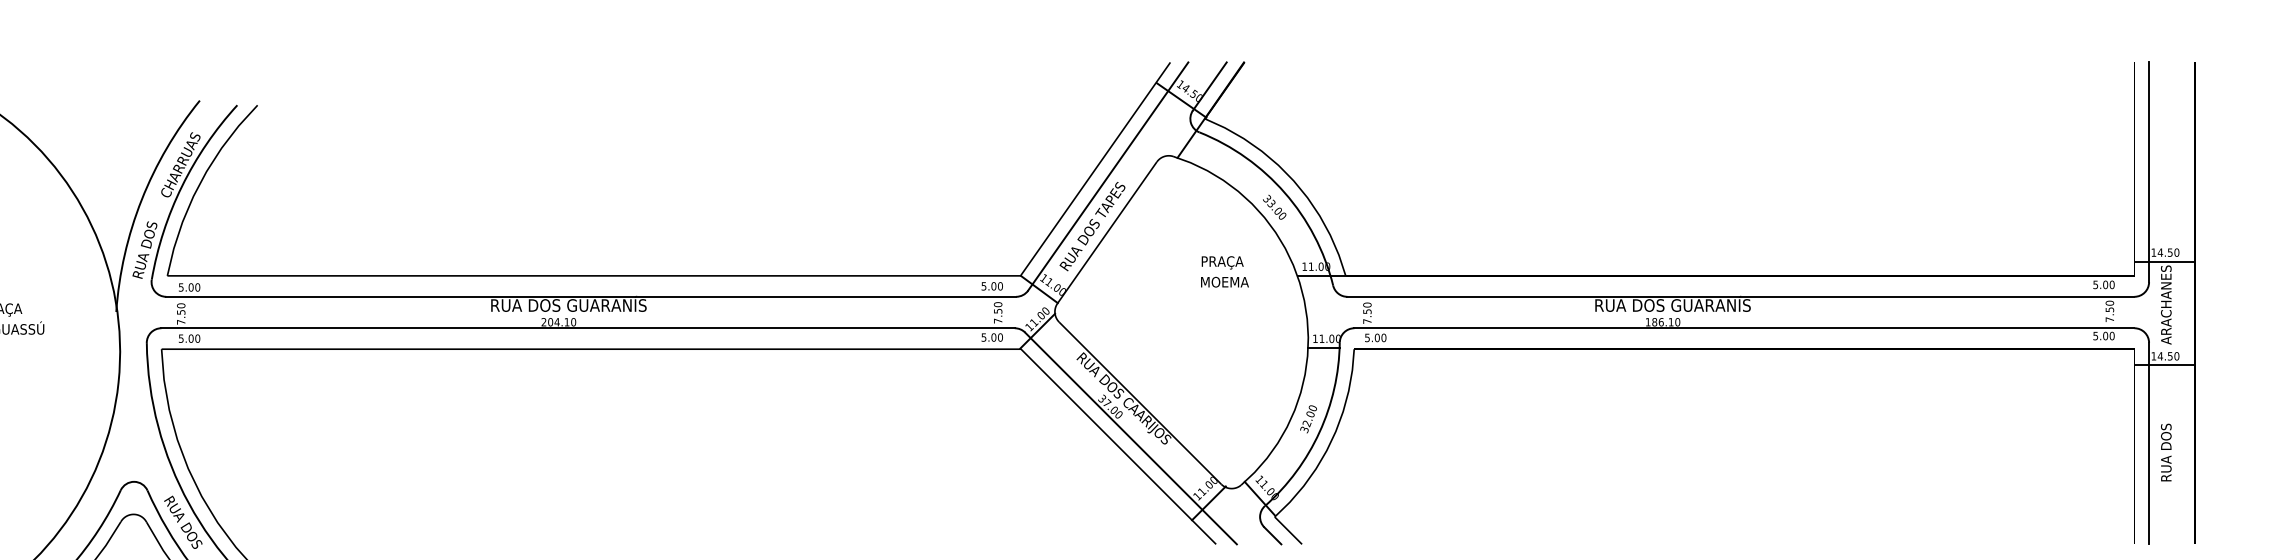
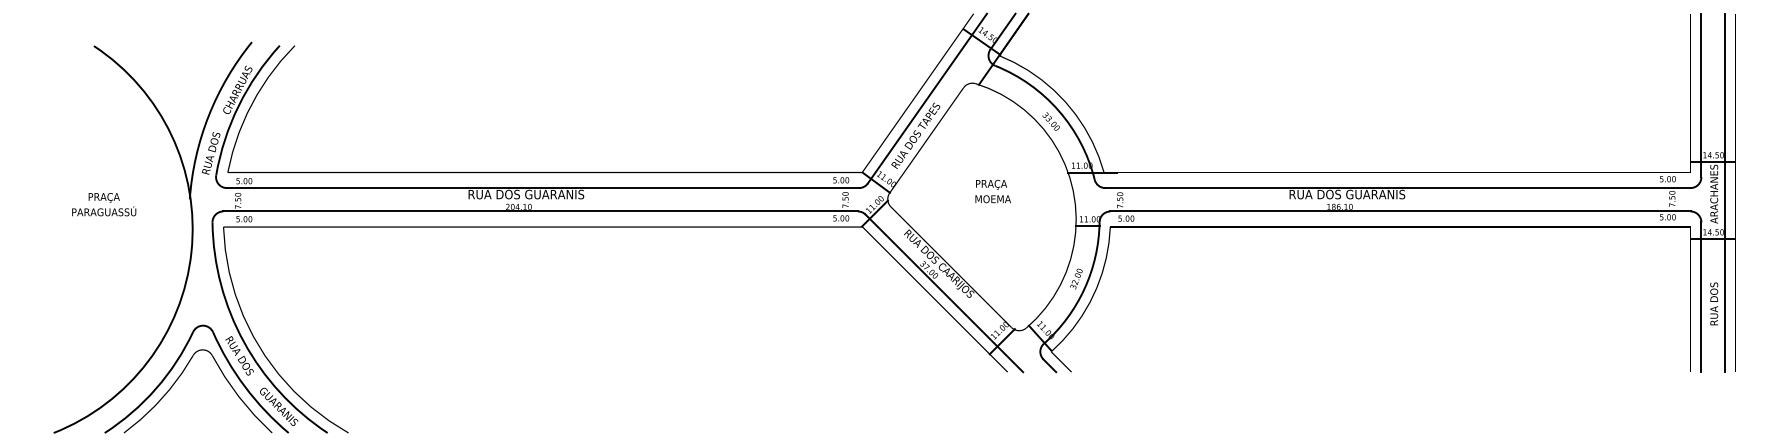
text: (1223, 271) -> (992, 191), moved
line: (2180, 302) -> (1724, 192), added

